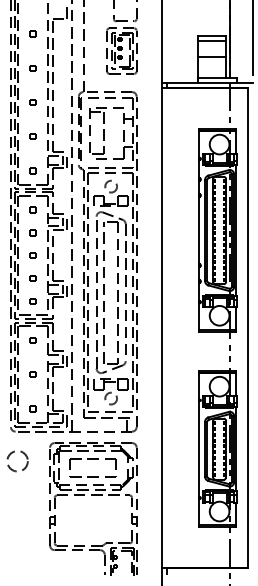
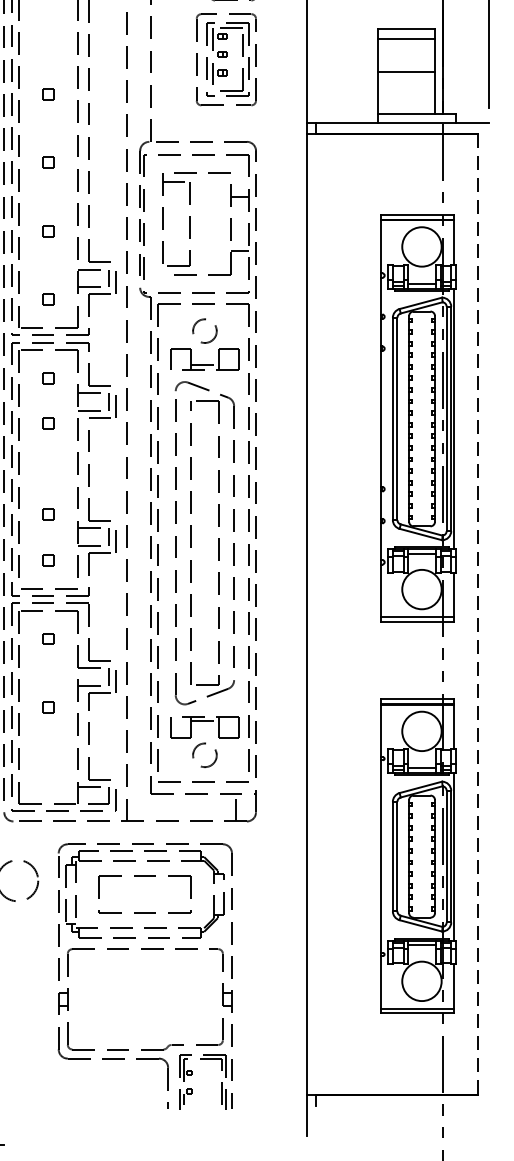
part: (32, 33) -> (47, 24), removed
part: (32, 255) -> (47, 468), removed
line: (247, 328) -> (477, 615), solid -> dashed
part: (32, 408) -> (47, 775), removed
part: (93, 495) -> (145, 949), moved

